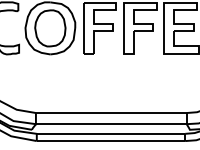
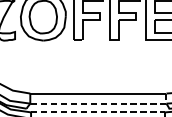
line: (117, 124) -> (103, 103), solid -> dashed
line: (111, 133) -> (98, 112), solid -> dashed

